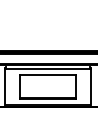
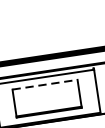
line: (47, 75) -> (44, 85), solid -> dashed

